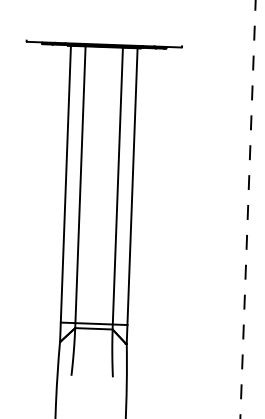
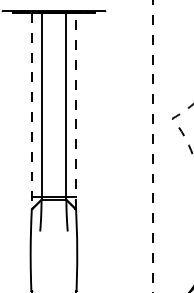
line: (64, 192) -> (31, 110), solid -> dashed
line: (132, 195) -> (76, 110), solid -> dashed

